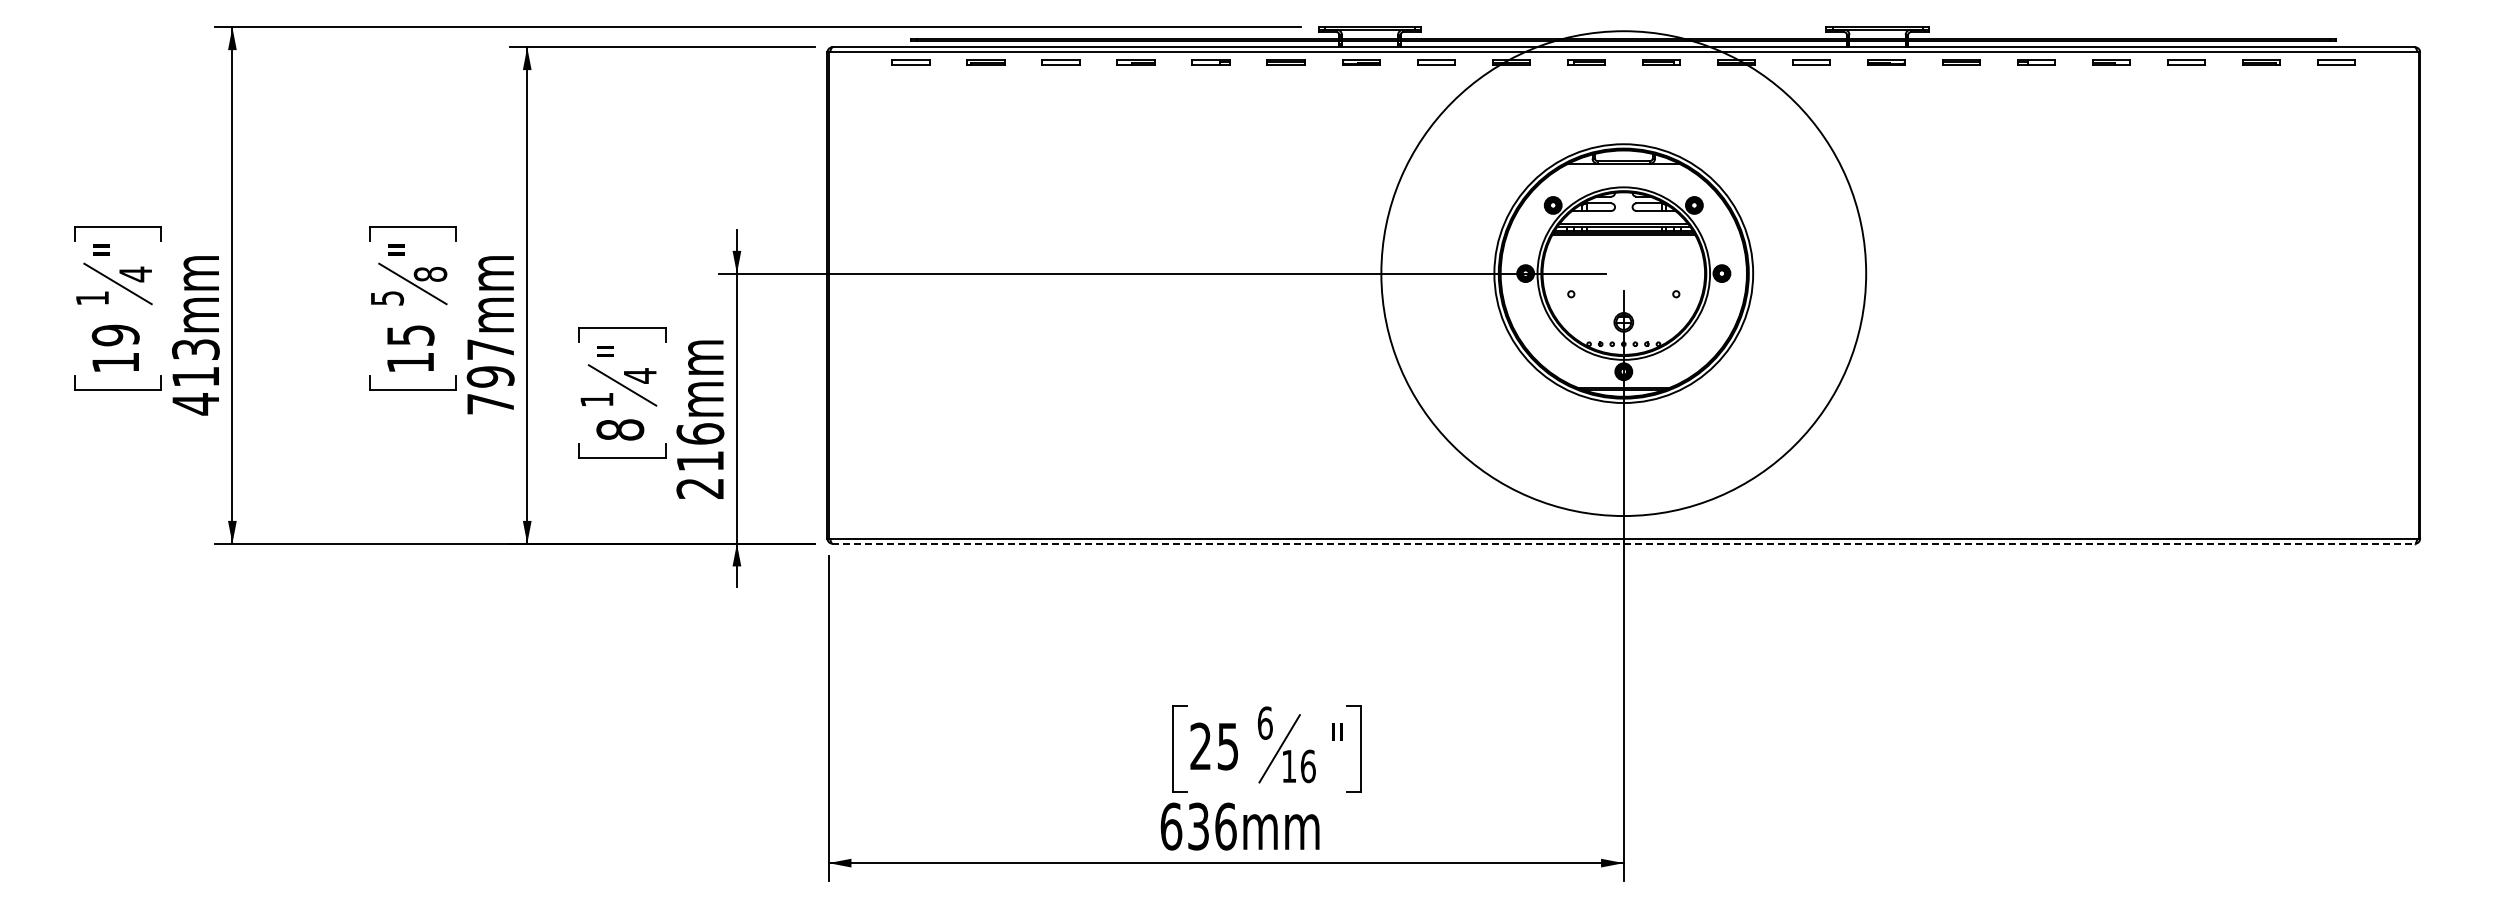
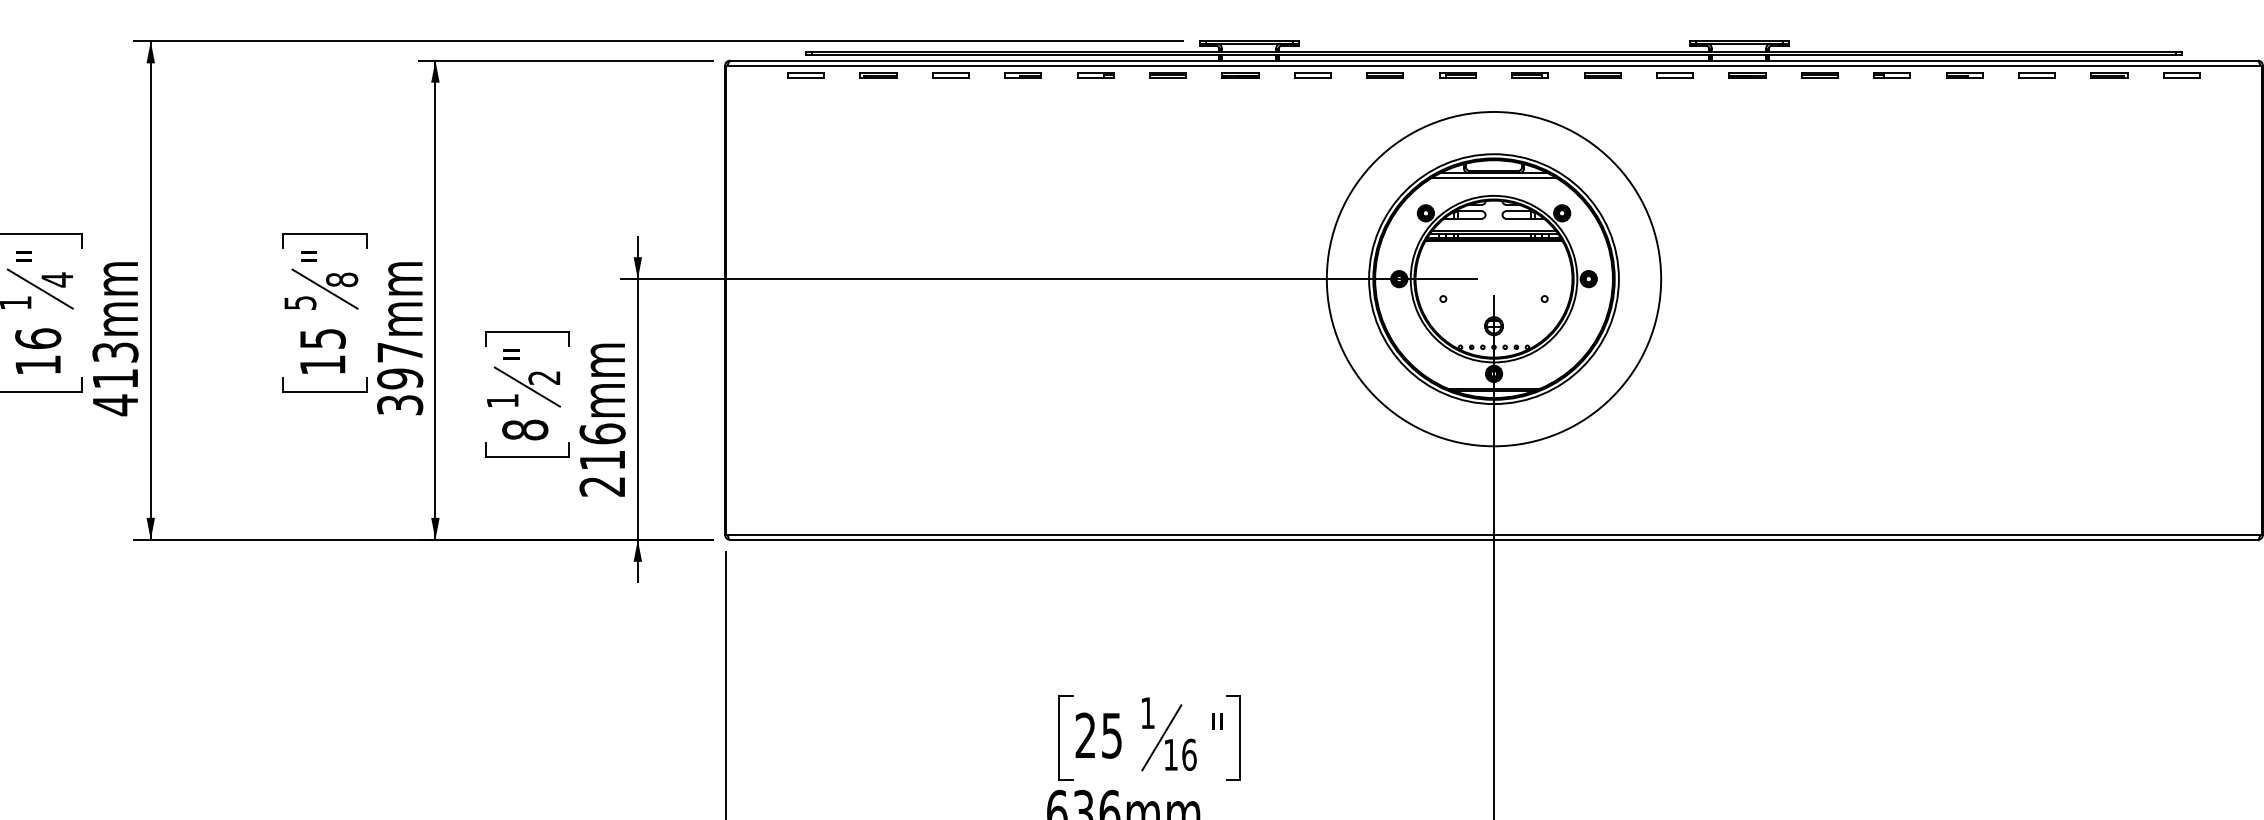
line: (1623, 168) -> (1493, 177), added
circle: (1623, 273) -> (1493, 279), size x0.71
text: (115, 335) -> (37, 338), 19 -> 16
text: (639, 375) -> (543, 377), 4 -> 2
text: (490, 404) -> (399, 405), 797mm -> 397mm
line: (1624, 543) -> (1494, 539), dashed -> solid
text: (1264, 722) -> (1147, 712), 6 -> 1

